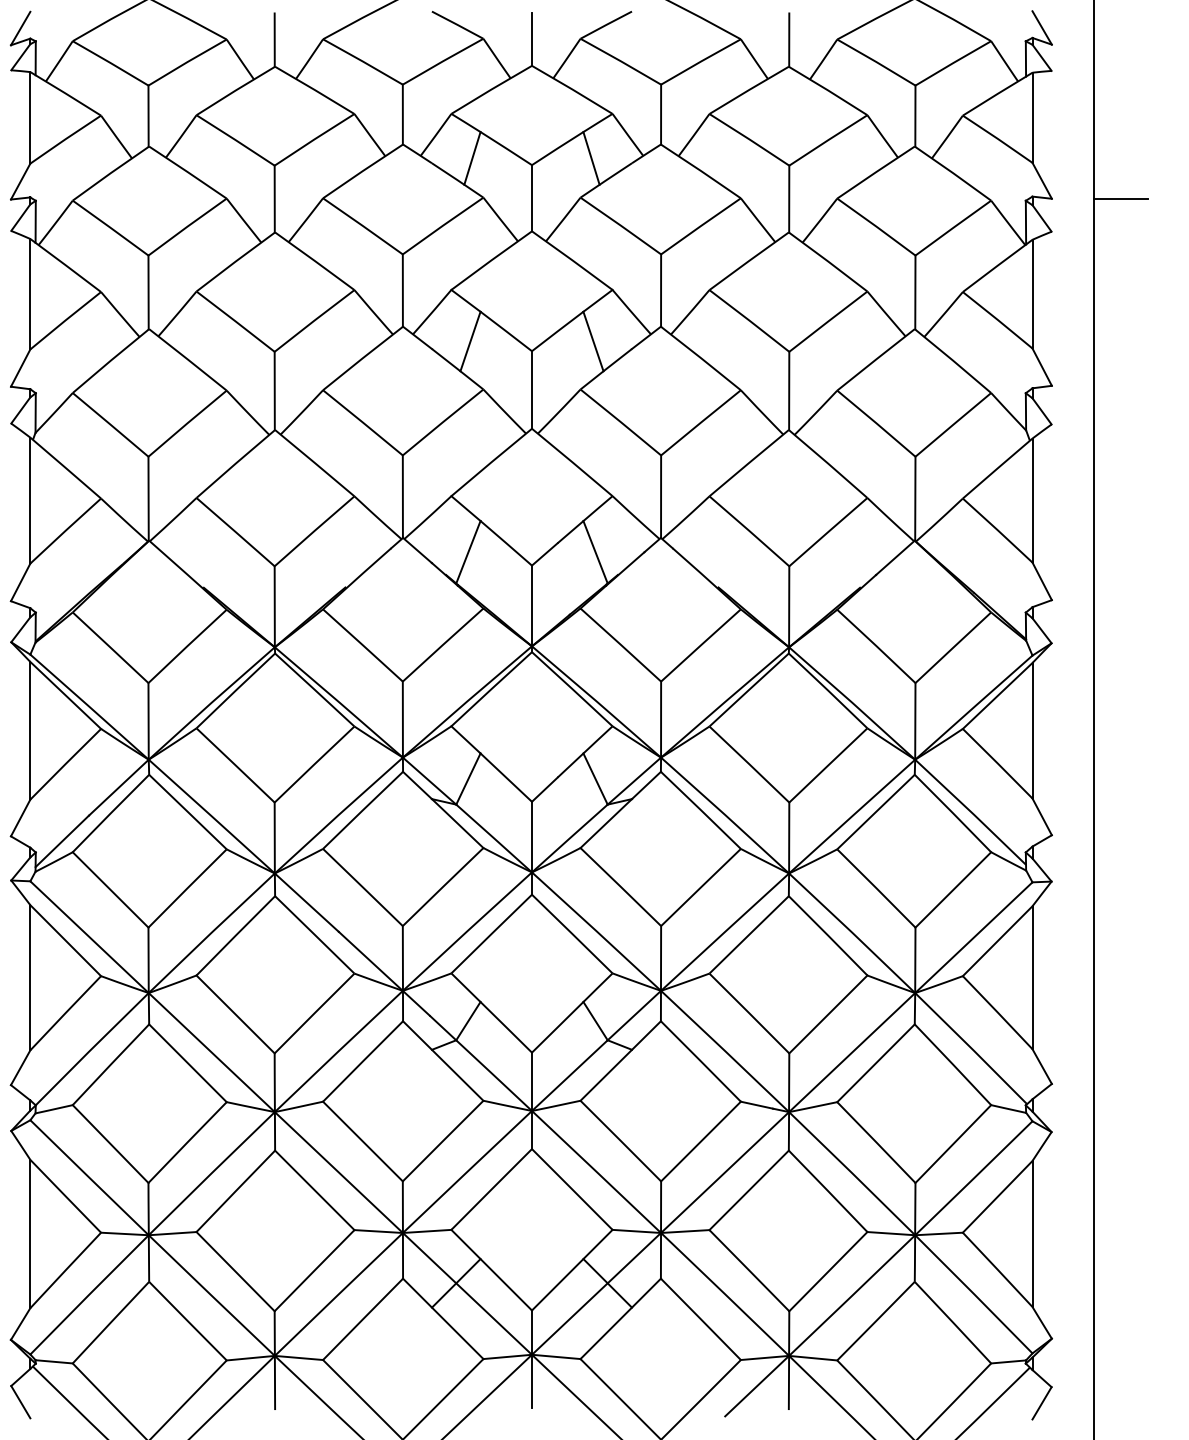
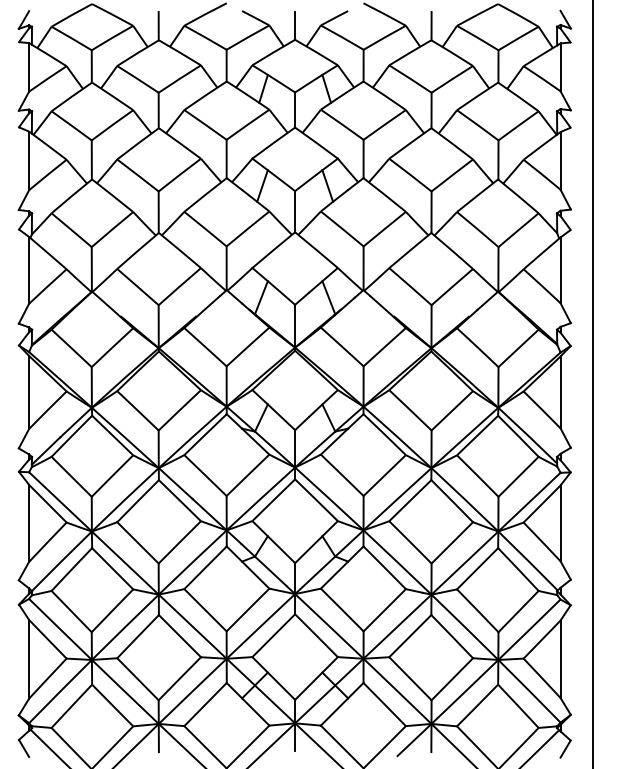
line: (1121, 199) -> (607, 110), removed

